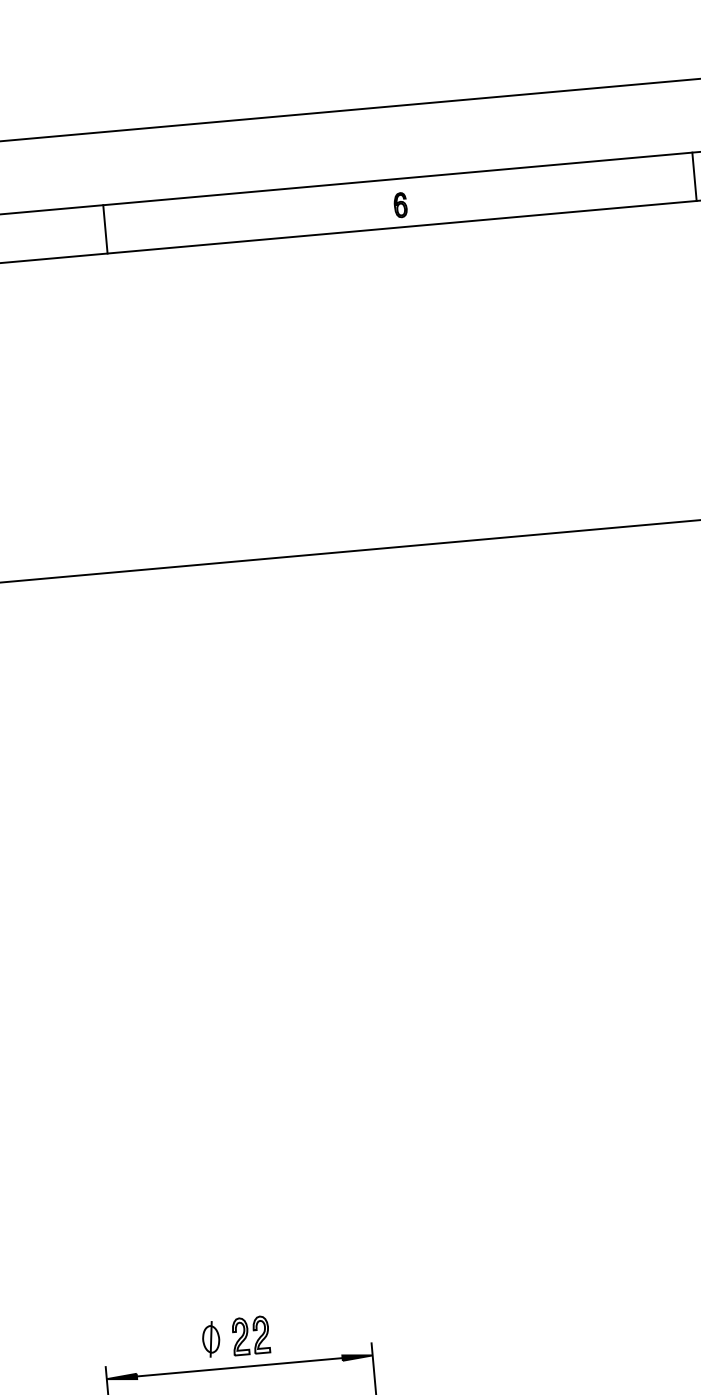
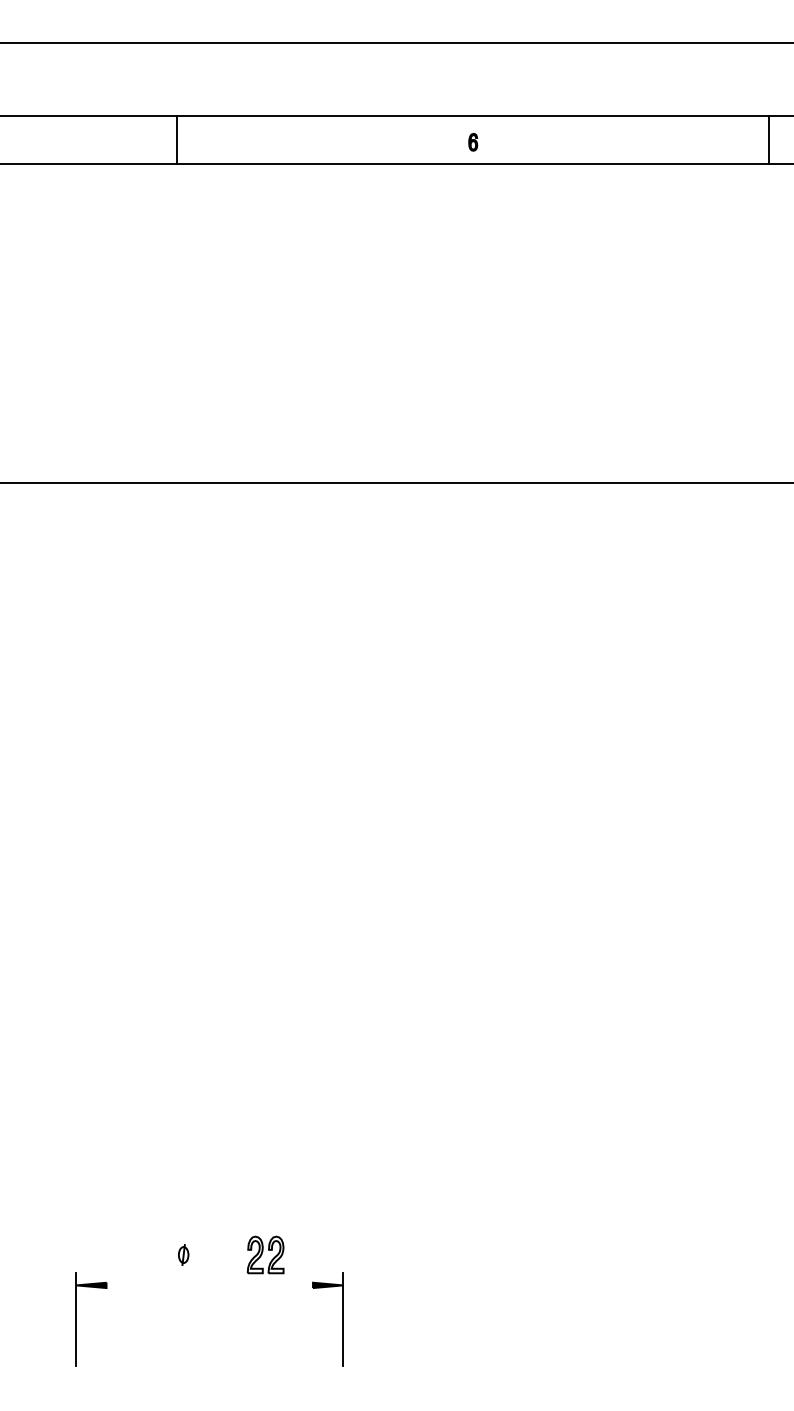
part: (399, 205) -> (472, 142), size x0.7
part: (250, 1335) -> (265, 1254), moved
part: (210, 1338) -> (183, 1254), size x0.6
line: (239, 1367) -> (209, 1285), removed

